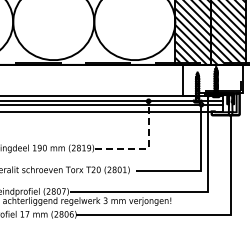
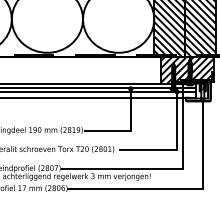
hatch: (212, 80) -> (186, 70), added
line: (146, 148) -> (128, 130), dashed -> solid

